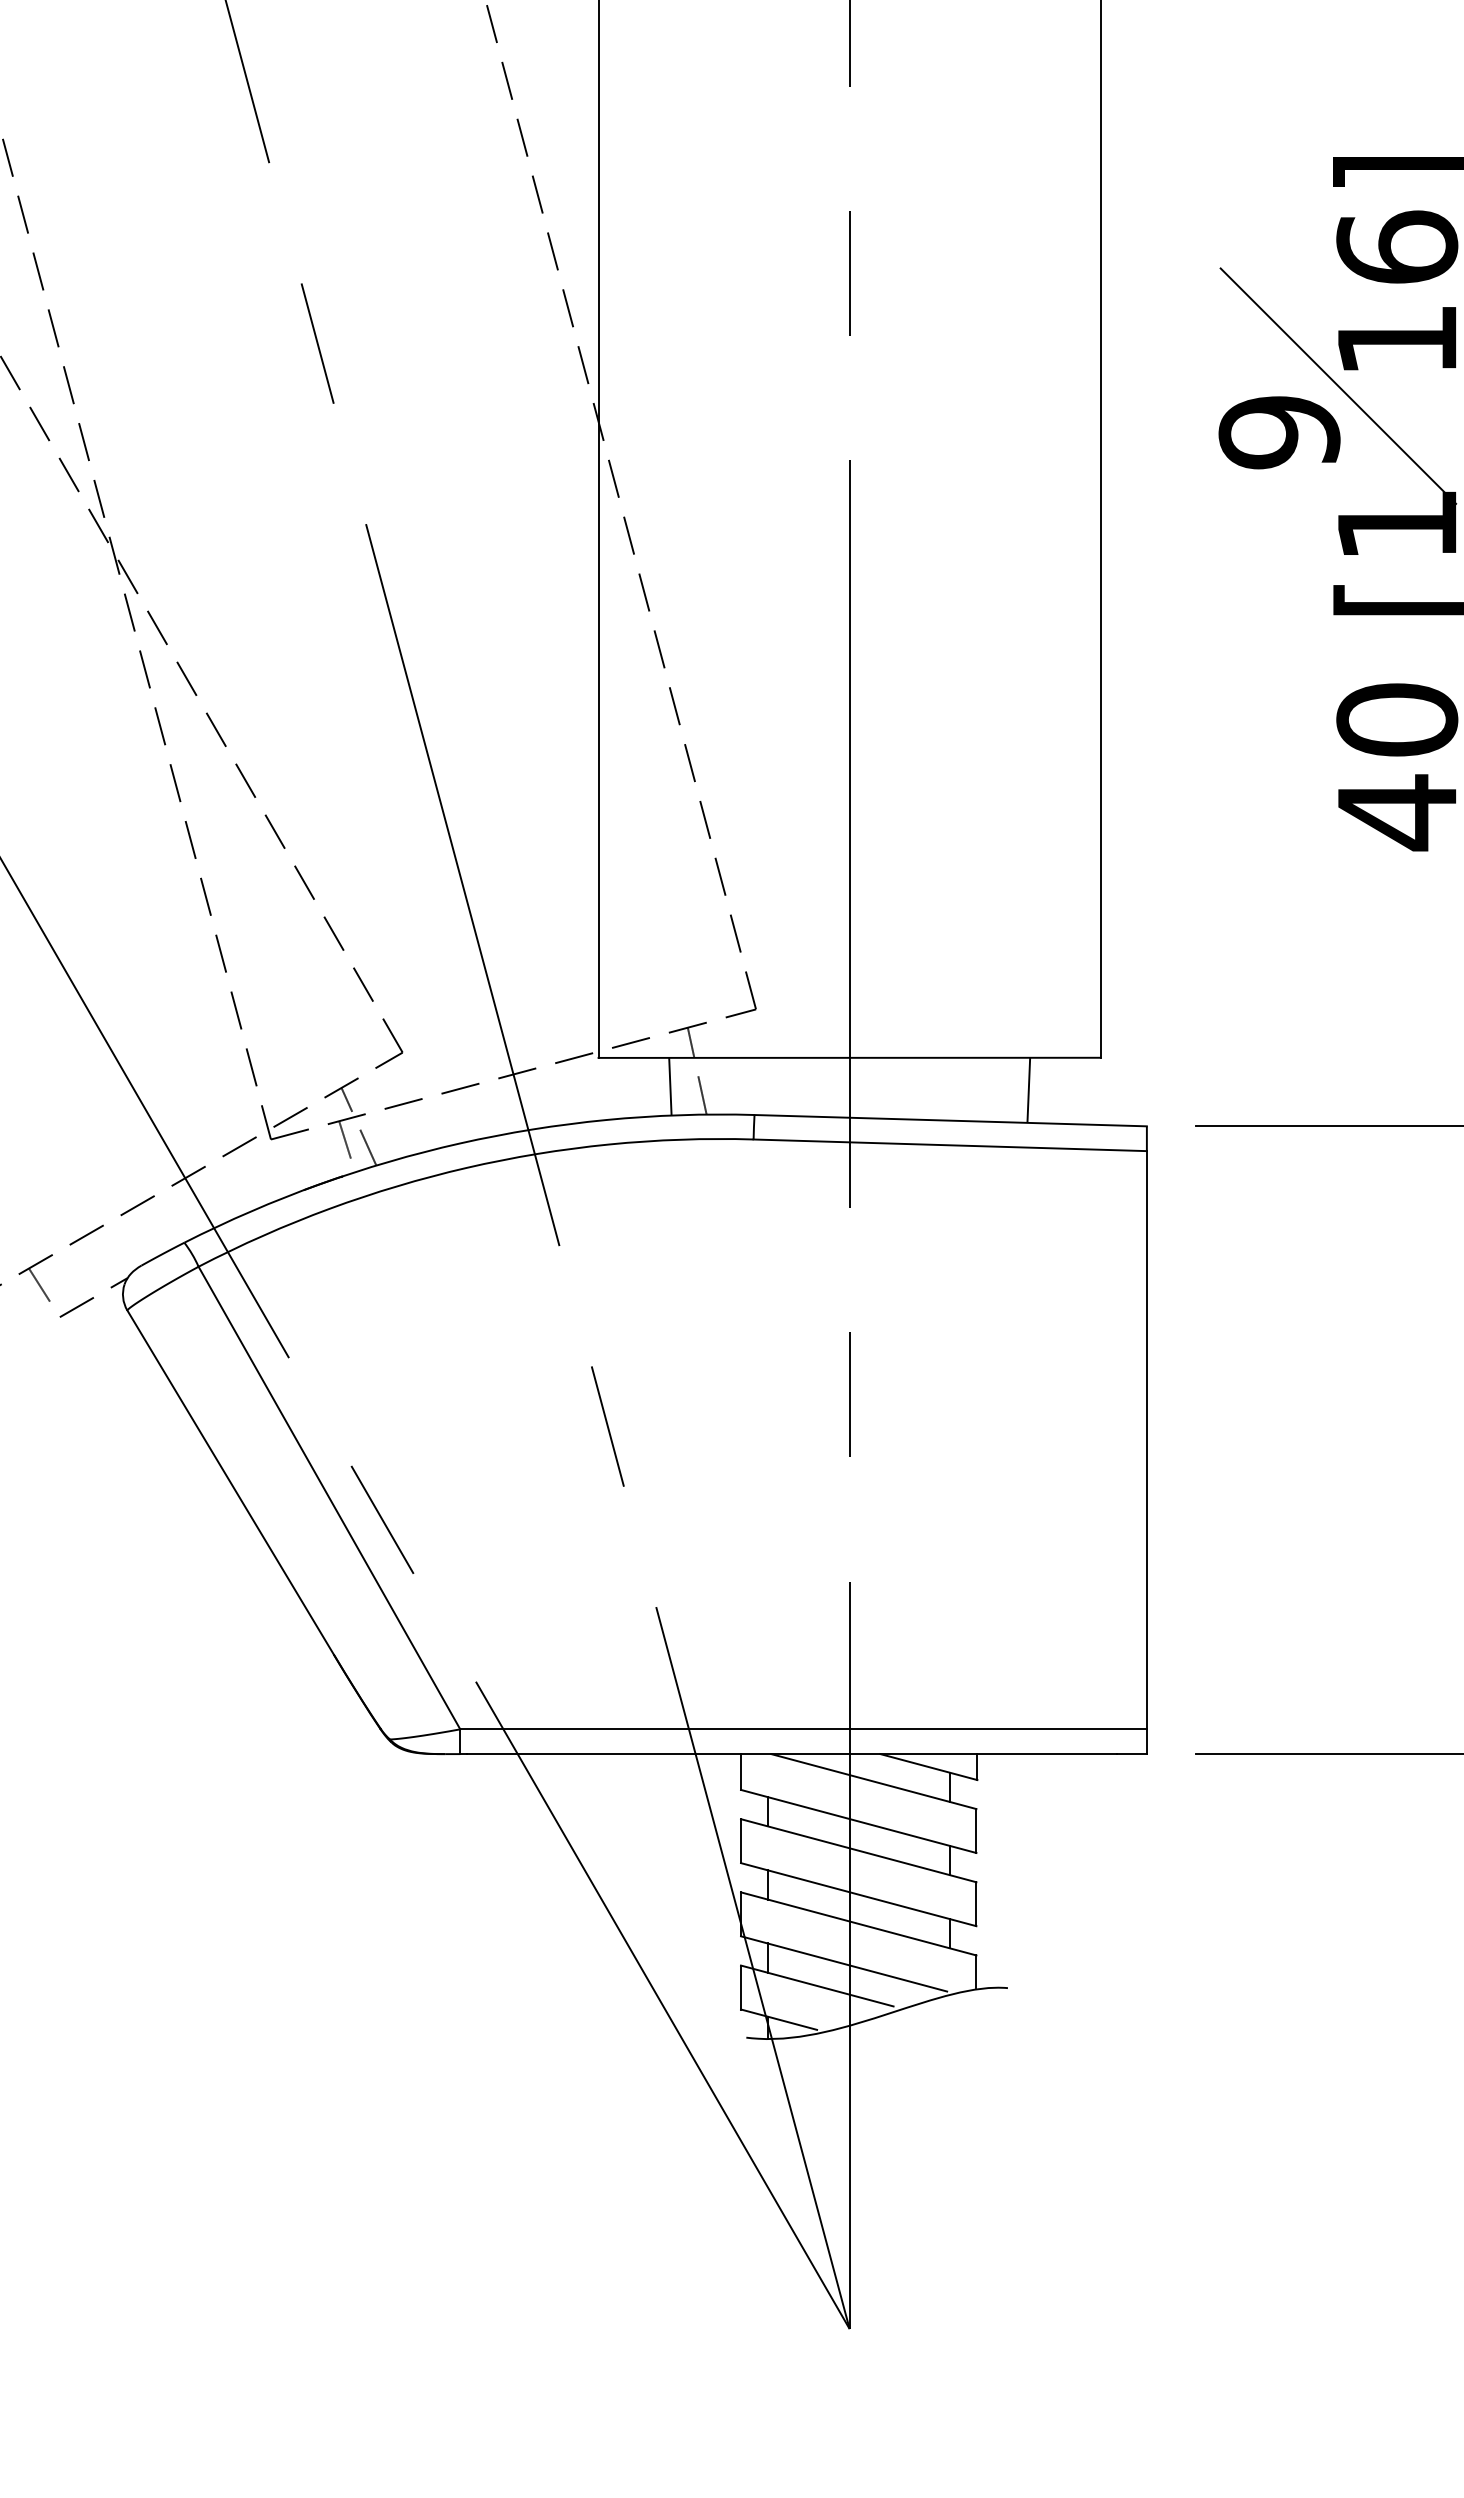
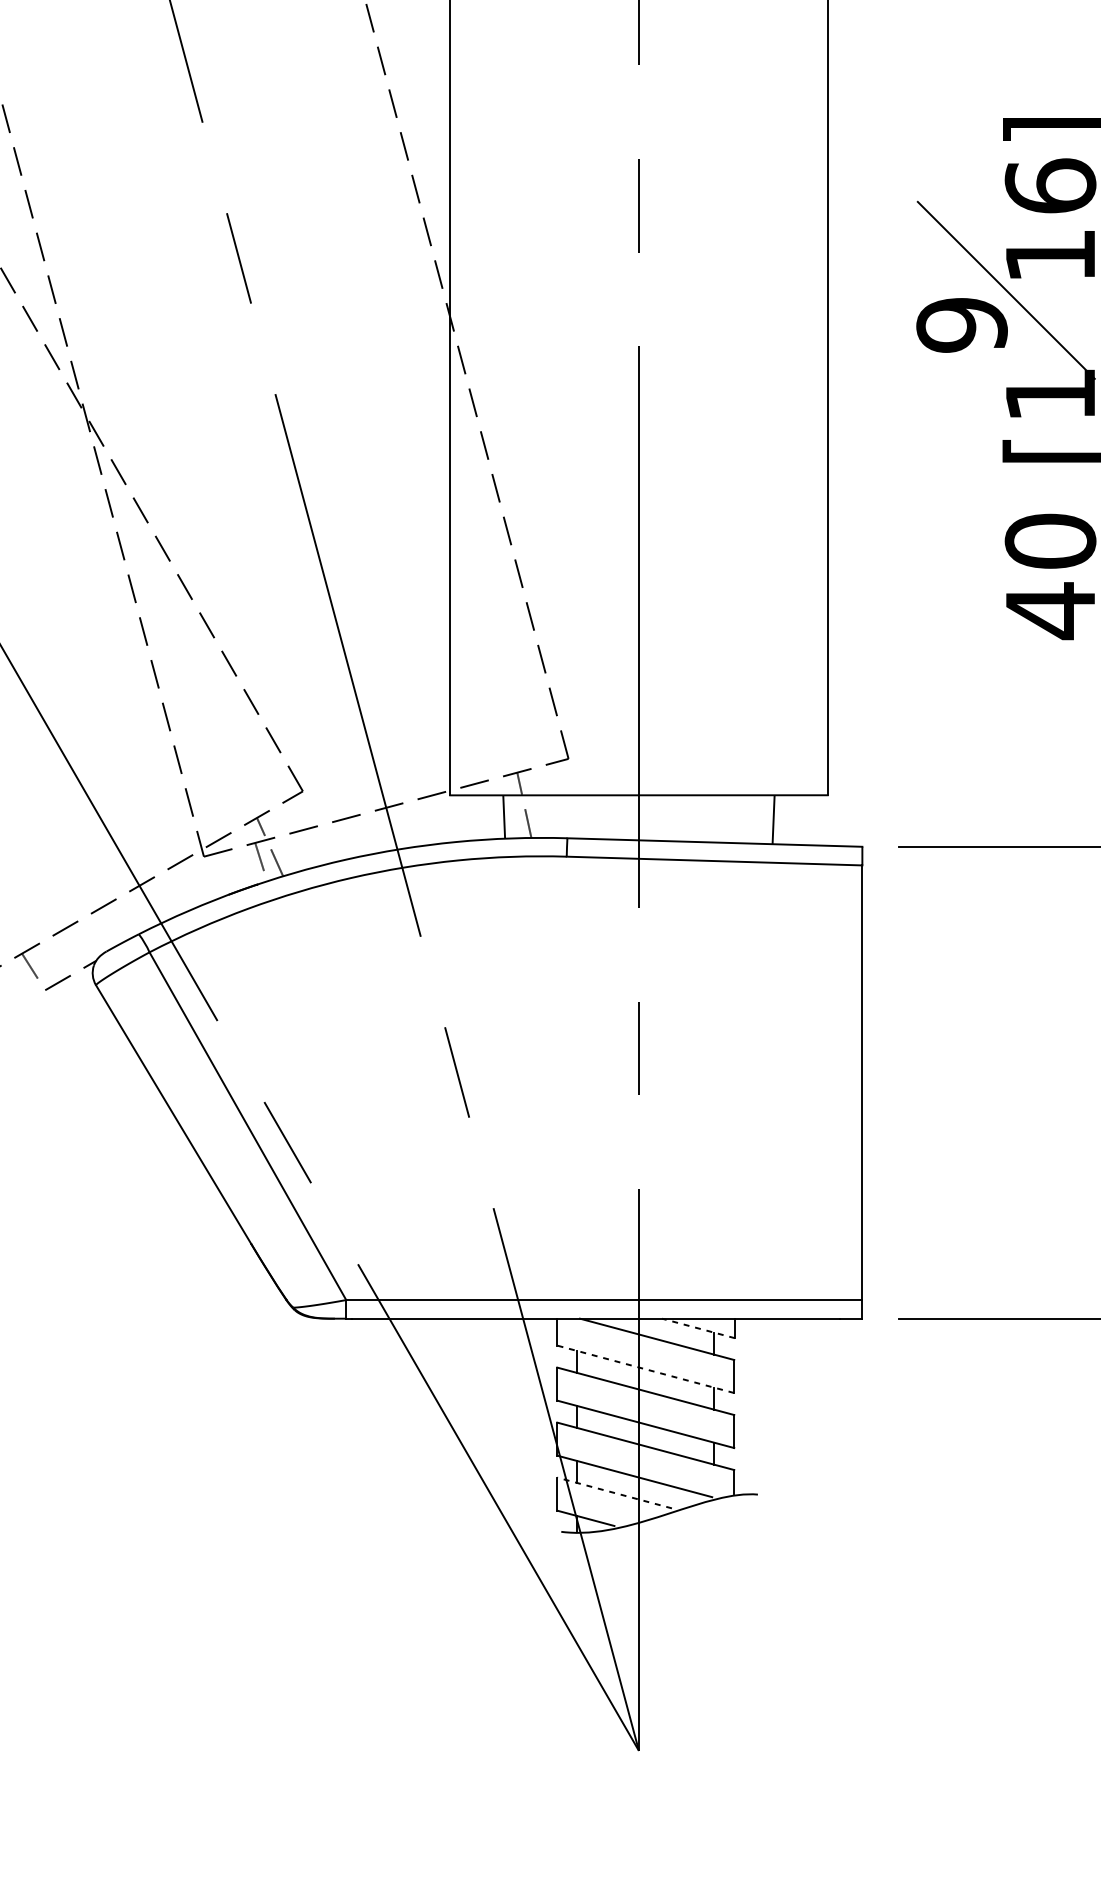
line: (928, 1766) -> (698, 1328), solid -> dashed
line: (858, 1821) -> (645, 1369), solid -> dashed
line: (817, 1986) -> (614, 1493), solid -> dashed

